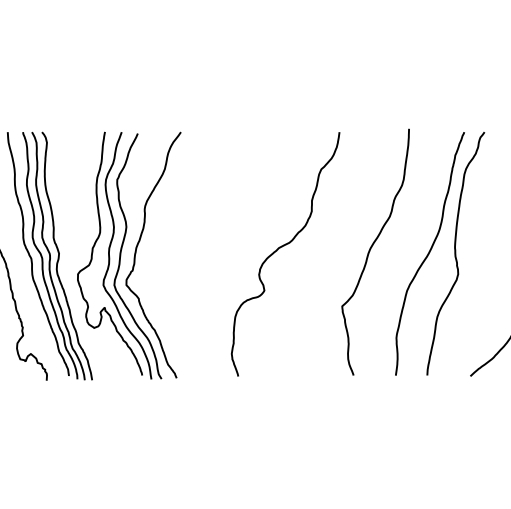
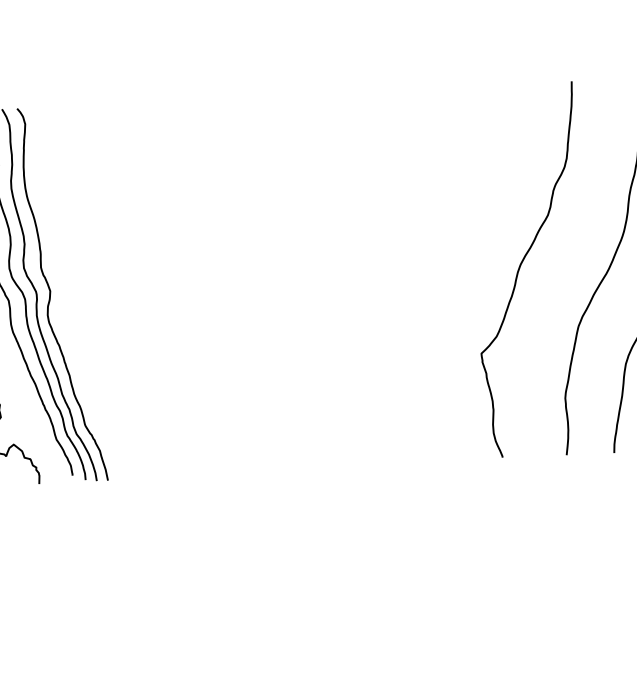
curve: (282, 247) -> (387, 268), removed
part: (129, 255) -> (156, 289), removed

